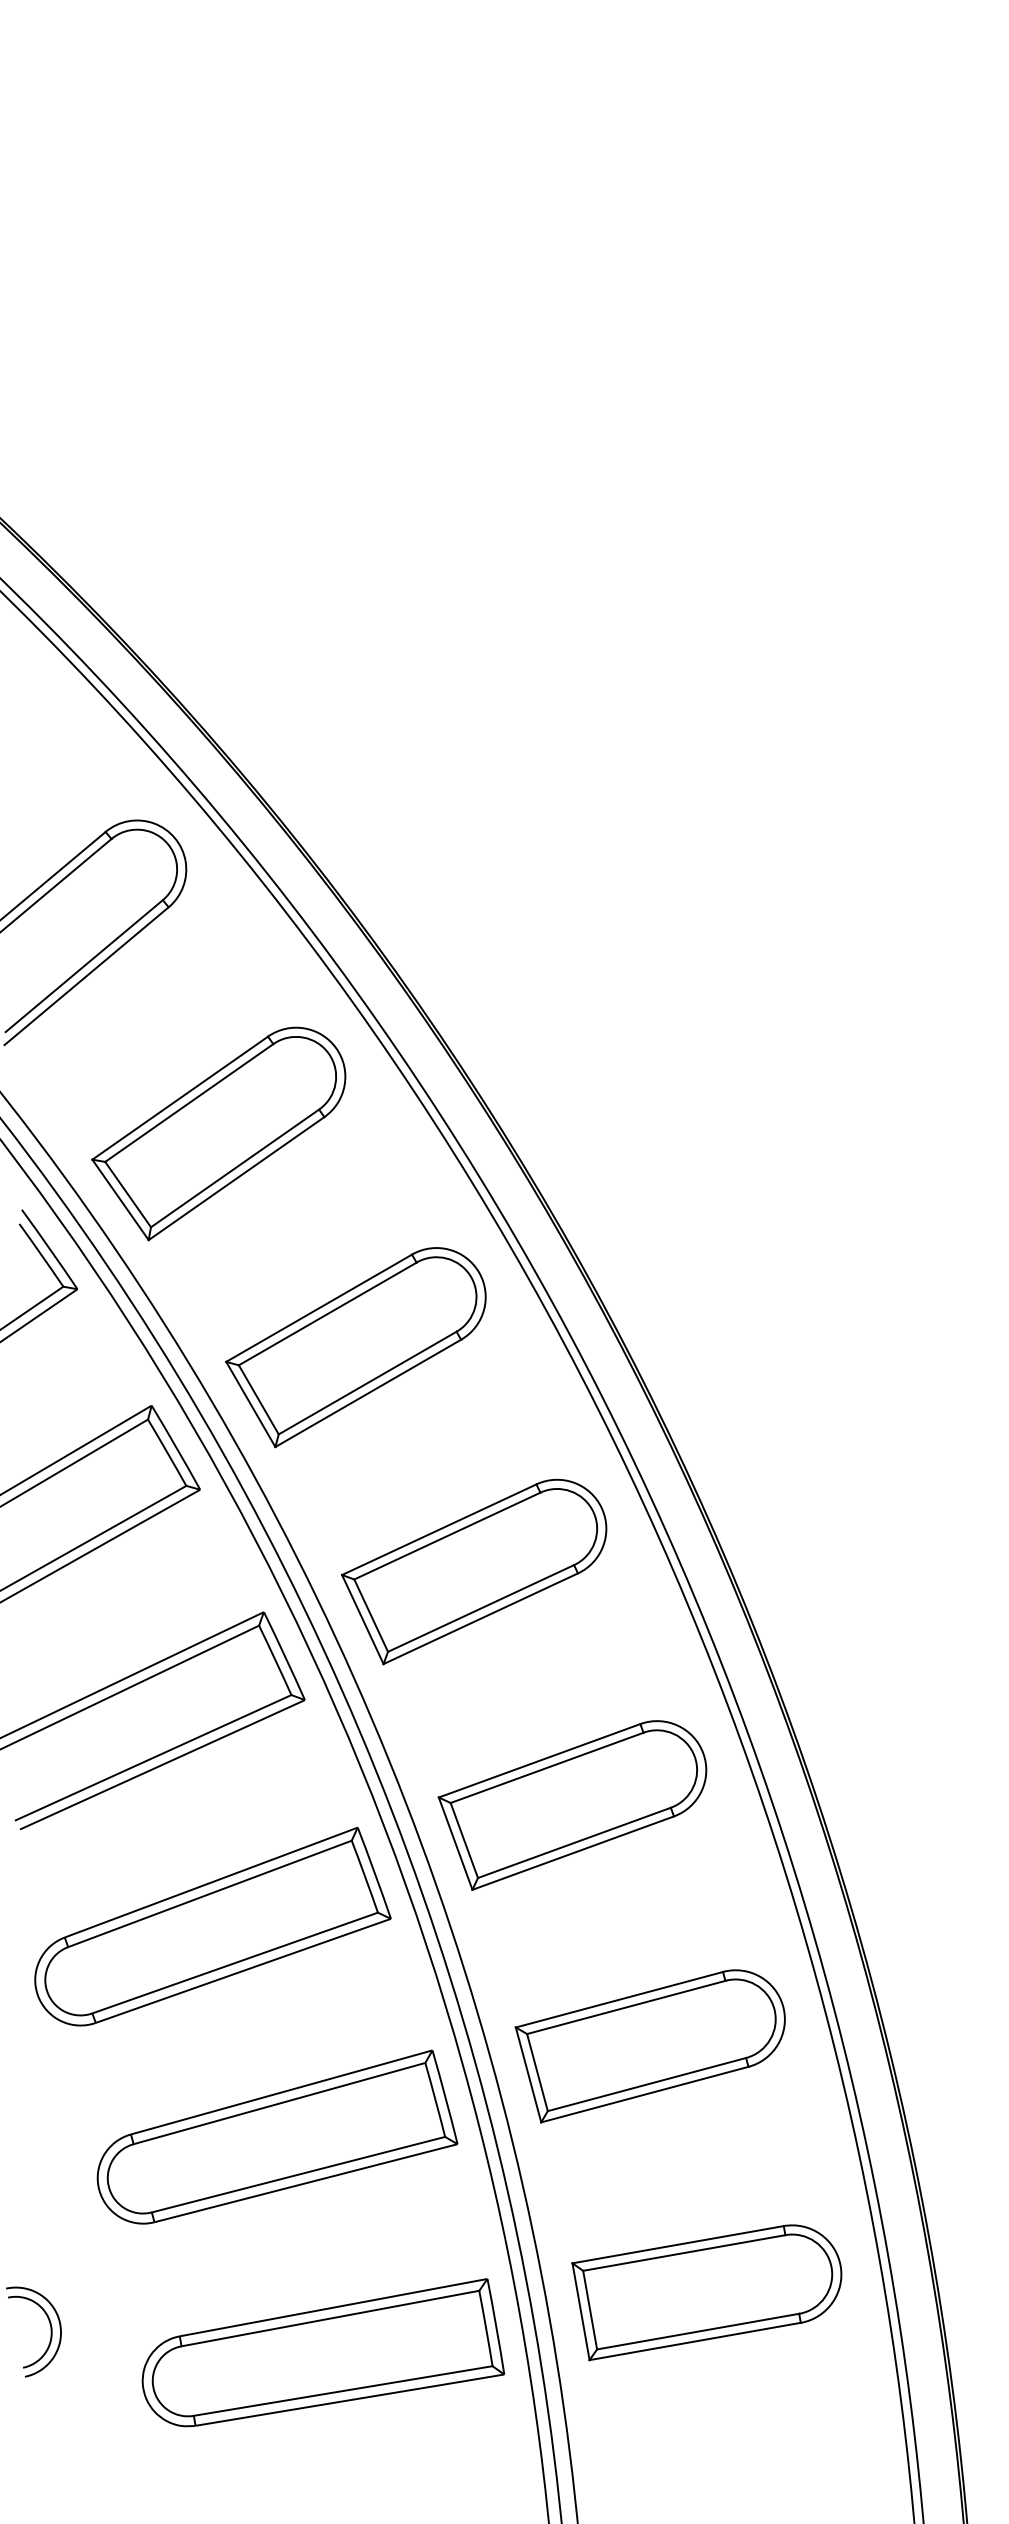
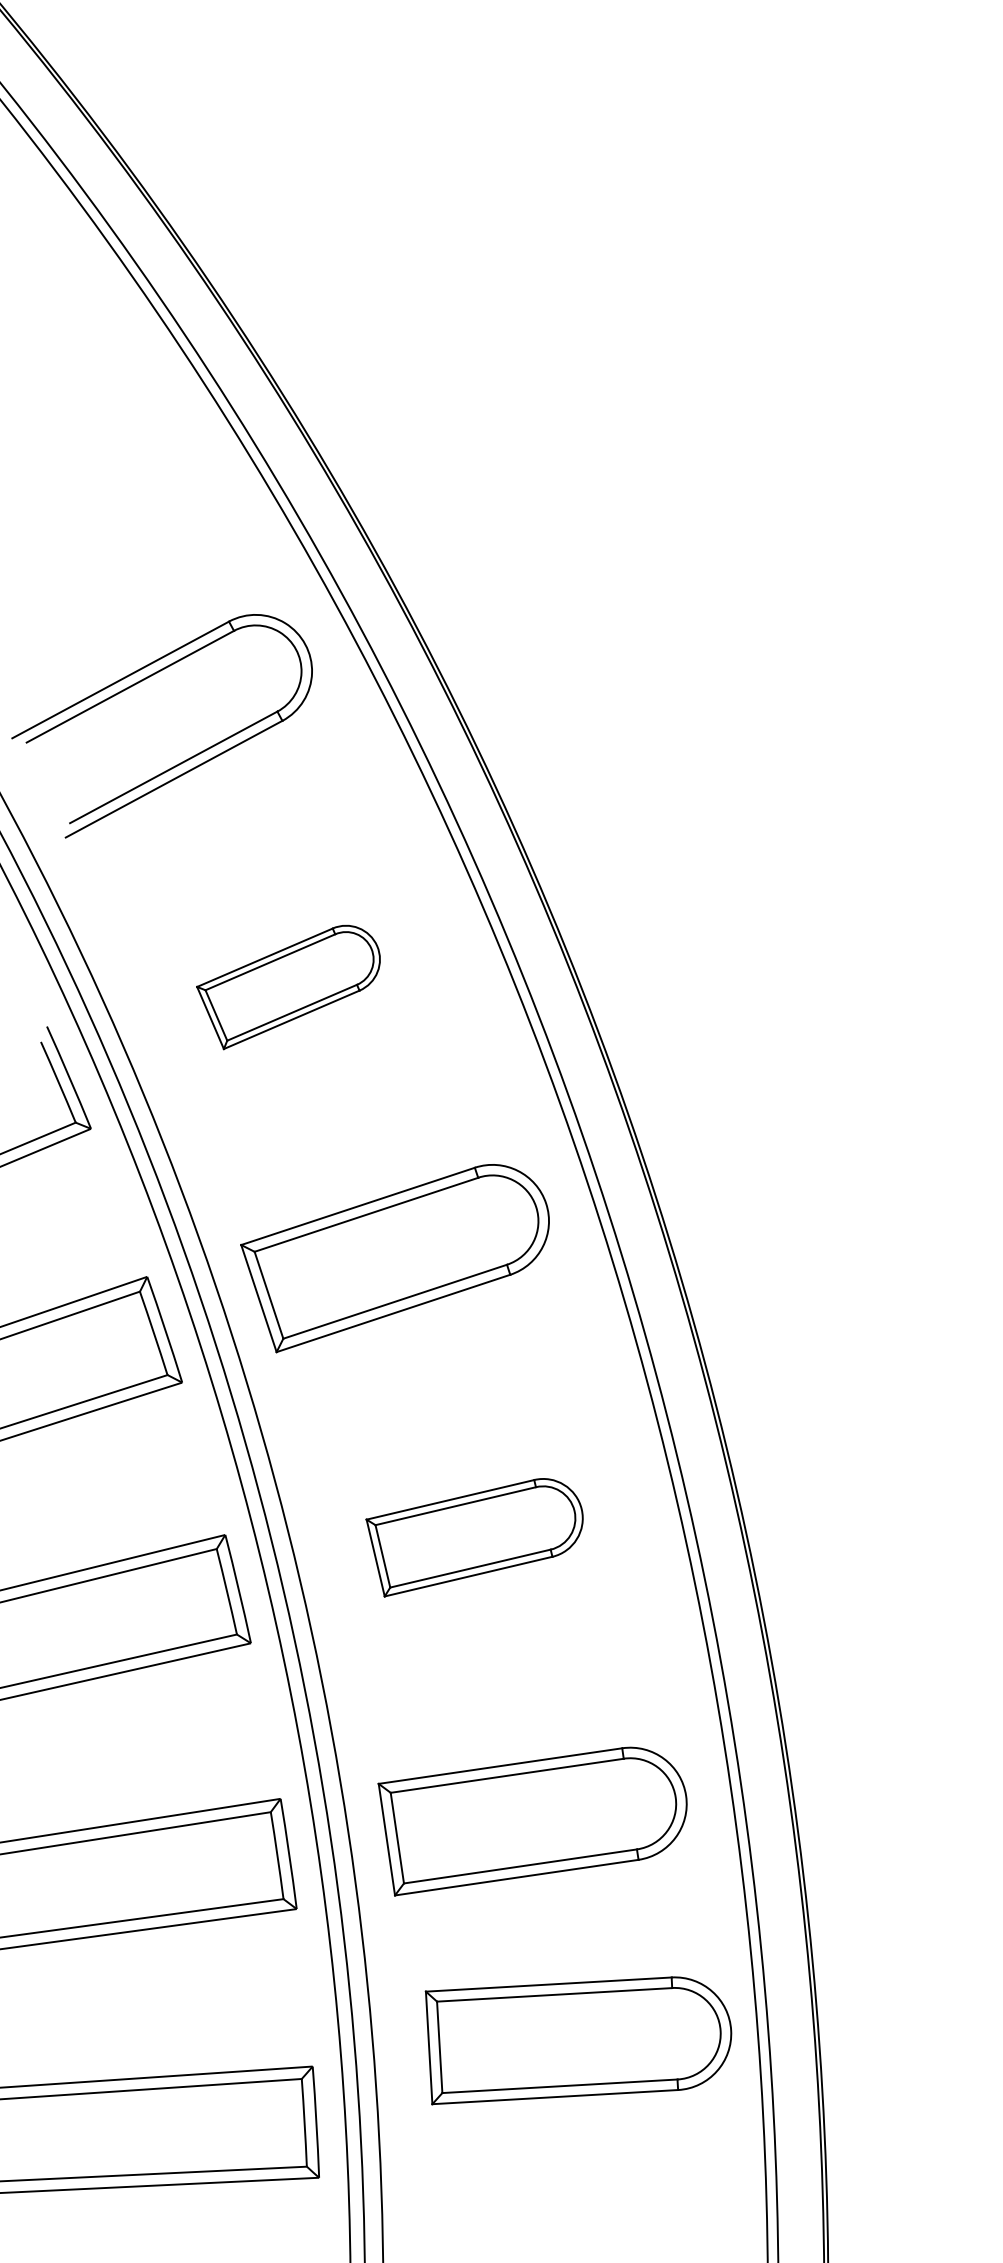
part: (218, 1133) -> (285, 986), size x0.6
part: (474, 1571) -> (471, 1538), size x0.7
part: (649, 2046) -> (571, 2044), moved

